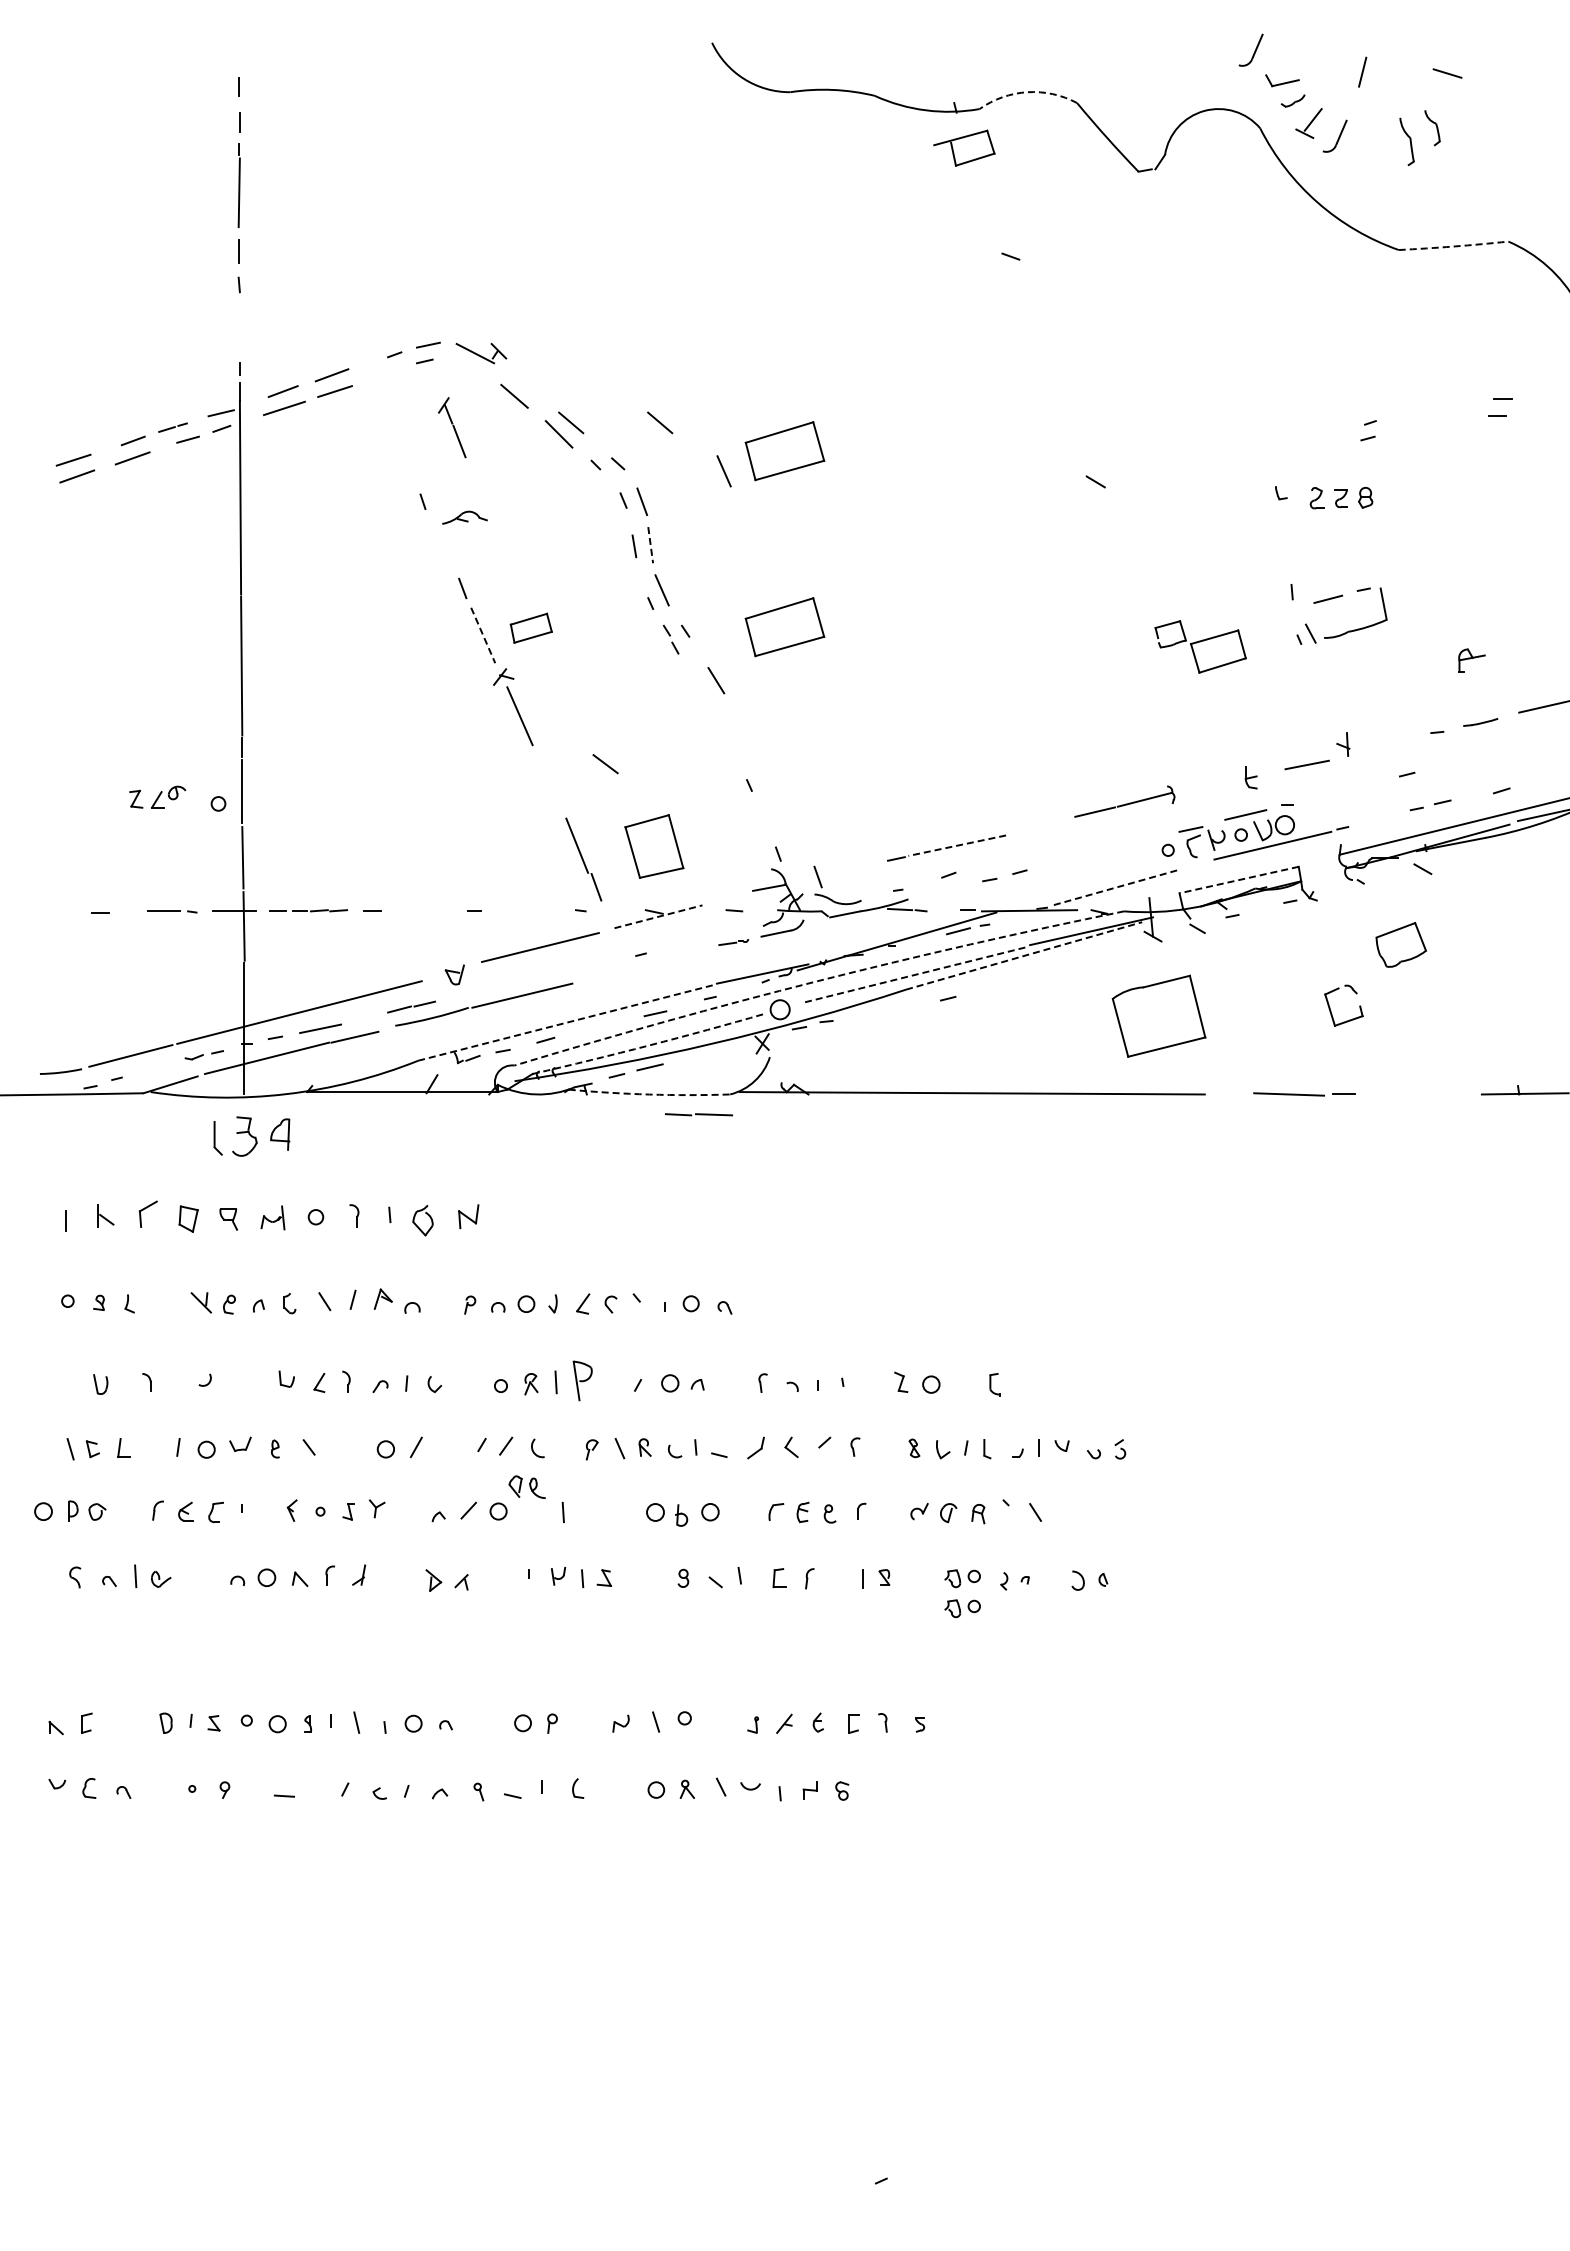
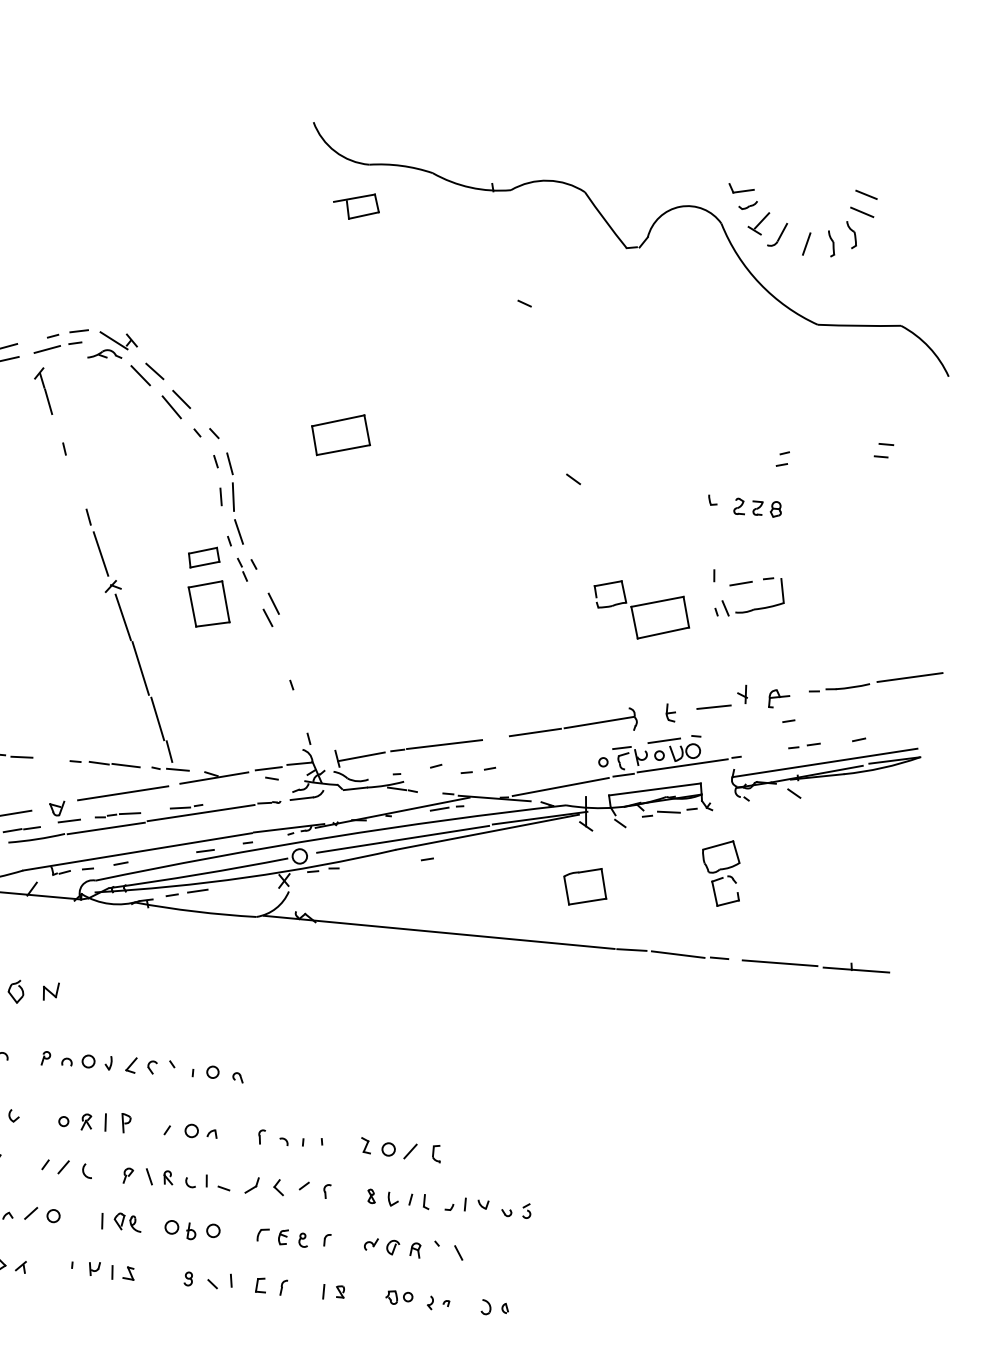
part: (1250, 49) -> (719, 163), removed
line: (1362, 71) -> (806, 243), moved
arc: (1027, 92) -> (548, 180), dashed -> solid
line: (1443, 96) -> (861, 211), added
part: (1407, 141) -> (831, 243), size x0.71
part: (964, 147) -> (356, 205), moved
arc: (1453, 246) -> (859, 325), dashed -> solid
line: (388, 372) -> (47, 349), added
line: (660, 422) -> (249, 405), removed
part: (452, 427) -> (44, 390), moved
line: (723, 471) -> (293, 446), removed
part: (464, 517) -> (104, 354), moved
line: (650, 545) -> (233, 497), dashed -> solid
part: (530, 627) -> (203, 557), moved
part: (784, 627) -> (328, 568), removed
line: (483, 635) -> (101, 554), dashed -> solid
part: (1200, 646) -> (641, 610), size x1.43
part: (1471, 660) -> (778, 698), moved
line: (709, 699) -> (267, 617), added
part: (1480, 722) -> (847, 686), size x1.67
line: (605, 764) -> (154, 371), moved
line: (548, 781) -> (140, 668), added
part: (1124, 801) -> (573, 722), size x1.67
line: (957, 845) -> (444, 744), dashed -> solid
part: (654, 846) -> (209, 603), moved
line: (1196, 864) -> (623, 774), added
line: (849, 871) -> (361, 756), added
line: (1238, 880) -> (654, 789), dashed -> solid
line: (1114, 888) -> (560, 787), dashed -> solid
line: (728, 897) -> (268, 768), added
line: (1259, 907) -> (668, 811), added
line: (609, 910) -> (177, 770), added
line: (402, 911) -> (21, 756), added
line: (658, 916) -> (214, 777), dashed -> solid
part: (1400, 944) -> (720, 856), moved
line: (1024, 955) -> (487, 831), dashed -> solid
line: (617, 959) -> (180, 807), added
line: (644, 964) -> (200, 813), added
line: (913, 975) -> (402, 839), dashed -> solid
part: (535, 976) -> (117, 814), added
arc: (817, 981) -> (329, 837), dashed -> solid
line: (472, 990) -> (68, 821), added
part: (1158, 1015) -> (584, 886), size x0.62
line: (566, 1022) -> (137, 851), dashed -> solid
arc: (649, 1045) -> (198, 874), dashed -> solid
line: (1227, 1093) -> (631, 949), added
line: (1423, 1093) -> (779, 962), added
arc: (649, 1094) -> (195, 911), dashed -> solid
line: (698, 1114) -> (114, 764), moved
part: (582, 1381) -> (125, 1123), size x0.62
line: (960, 1384) -> (410, 1151), added
part: (526, 1486) -> (127, 1221), moved
part: (962, 1608) -> (397, 1320), removed

